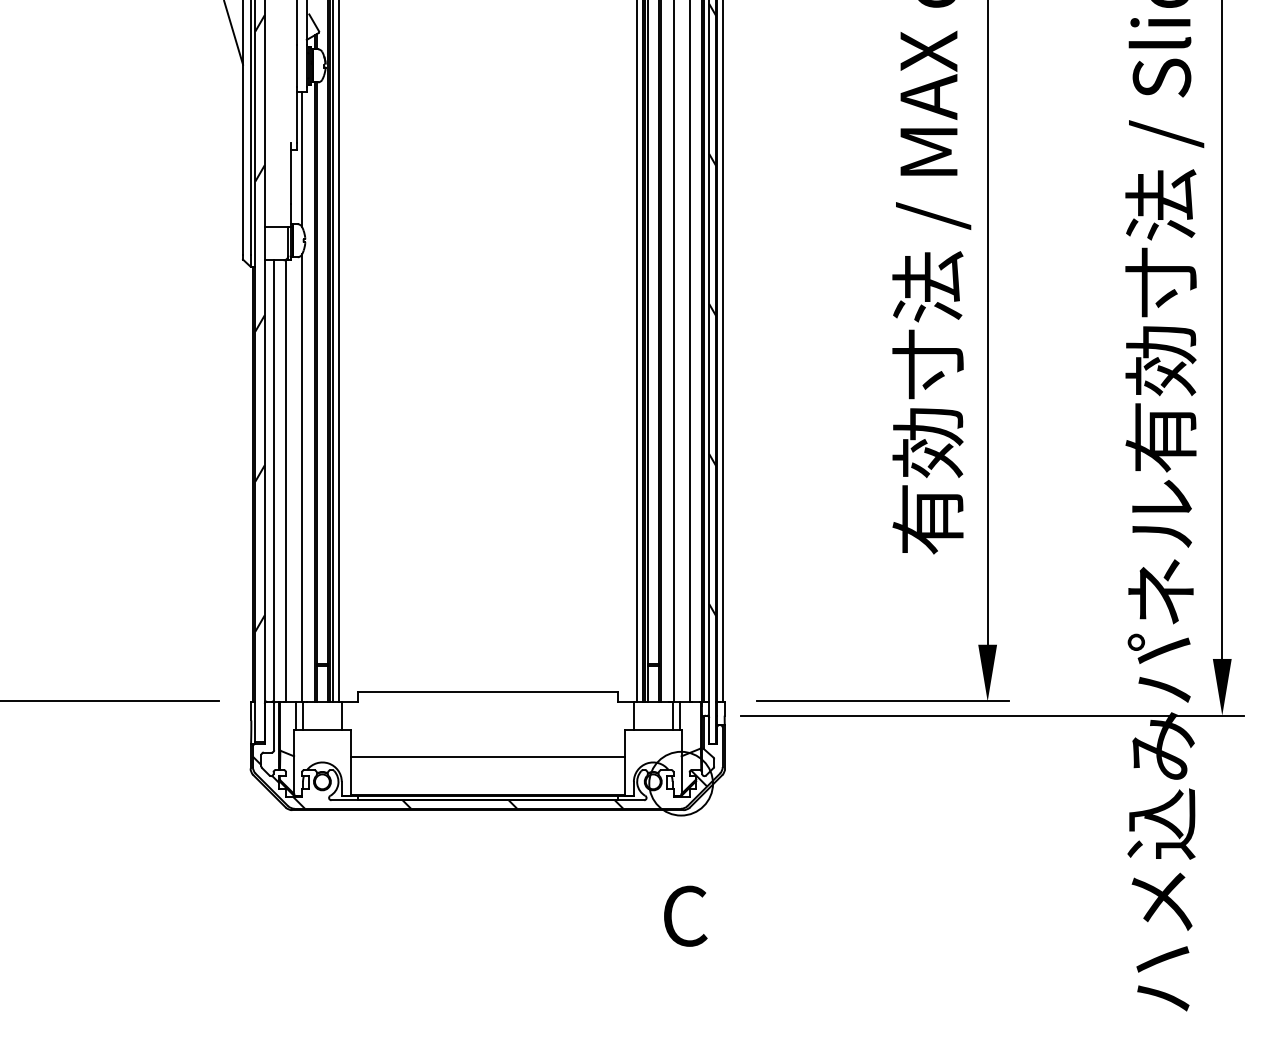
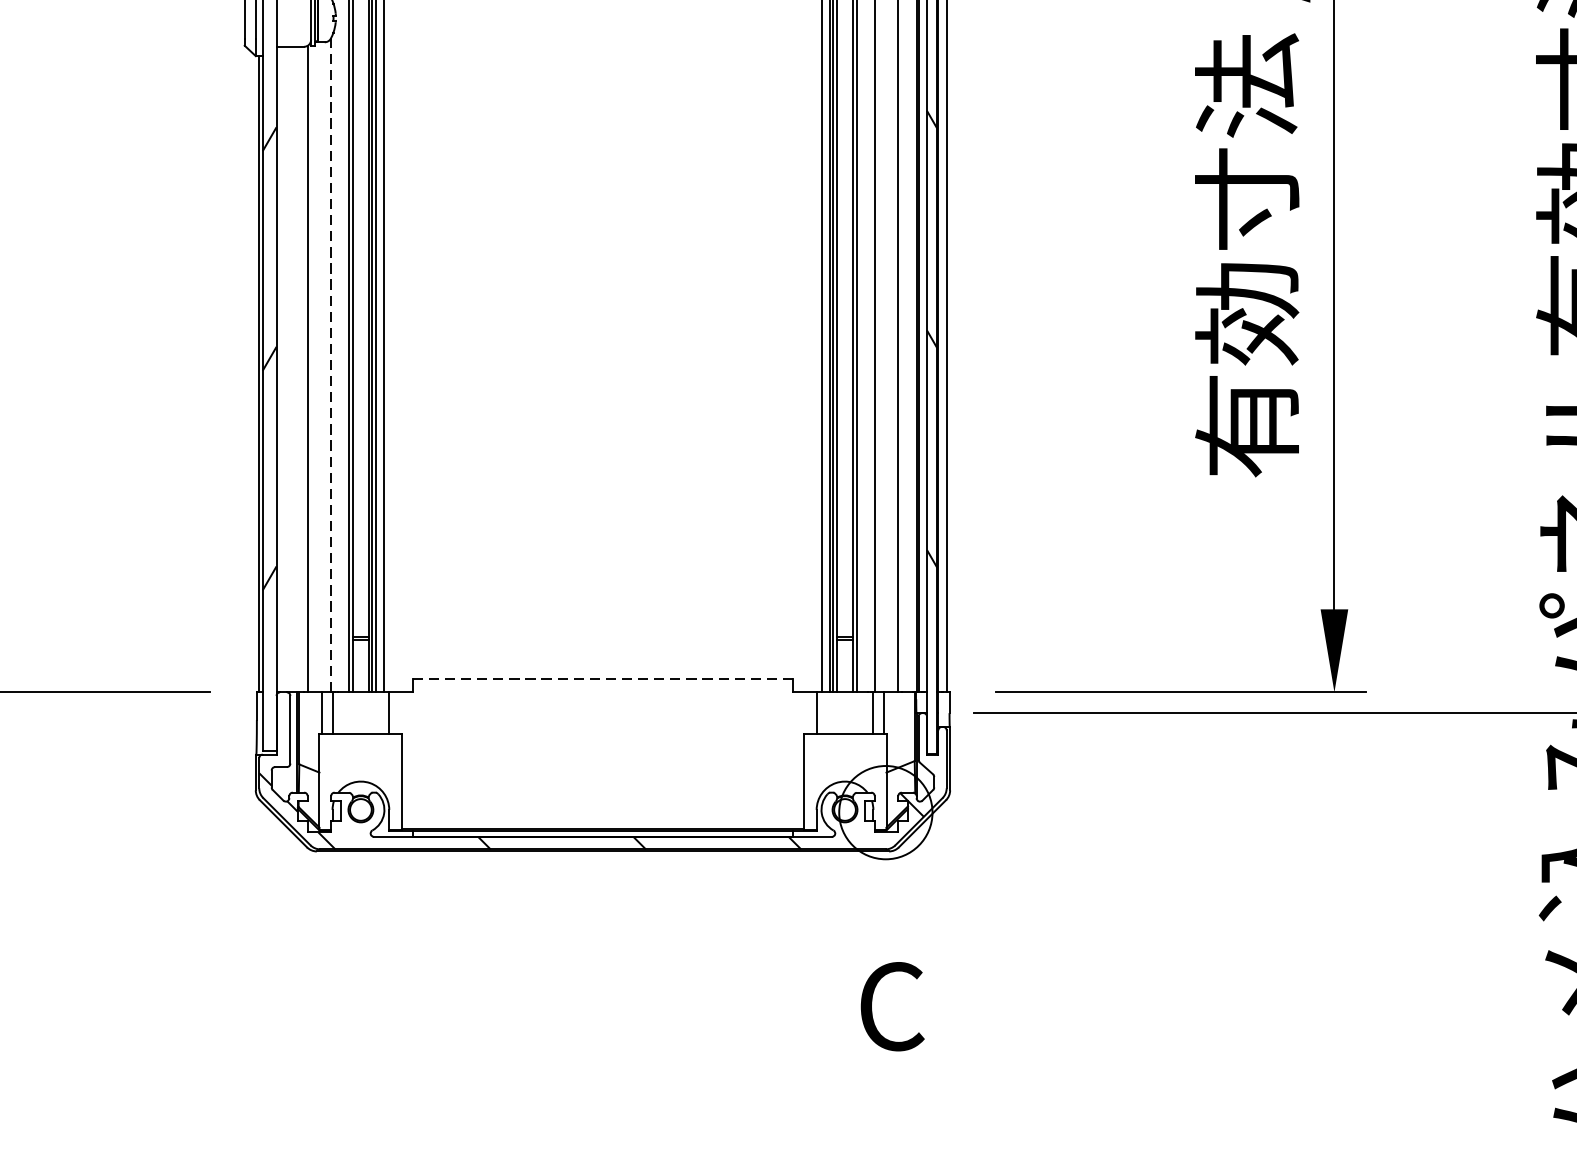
line: (302, 477) -> (331, 364), solid -> dashed
line: (274, 480) -> (290, 368), removed
line: (487, 692) -> (602, 679), solid -> dashed
line: (487, 757) -> (602, 774), removed

